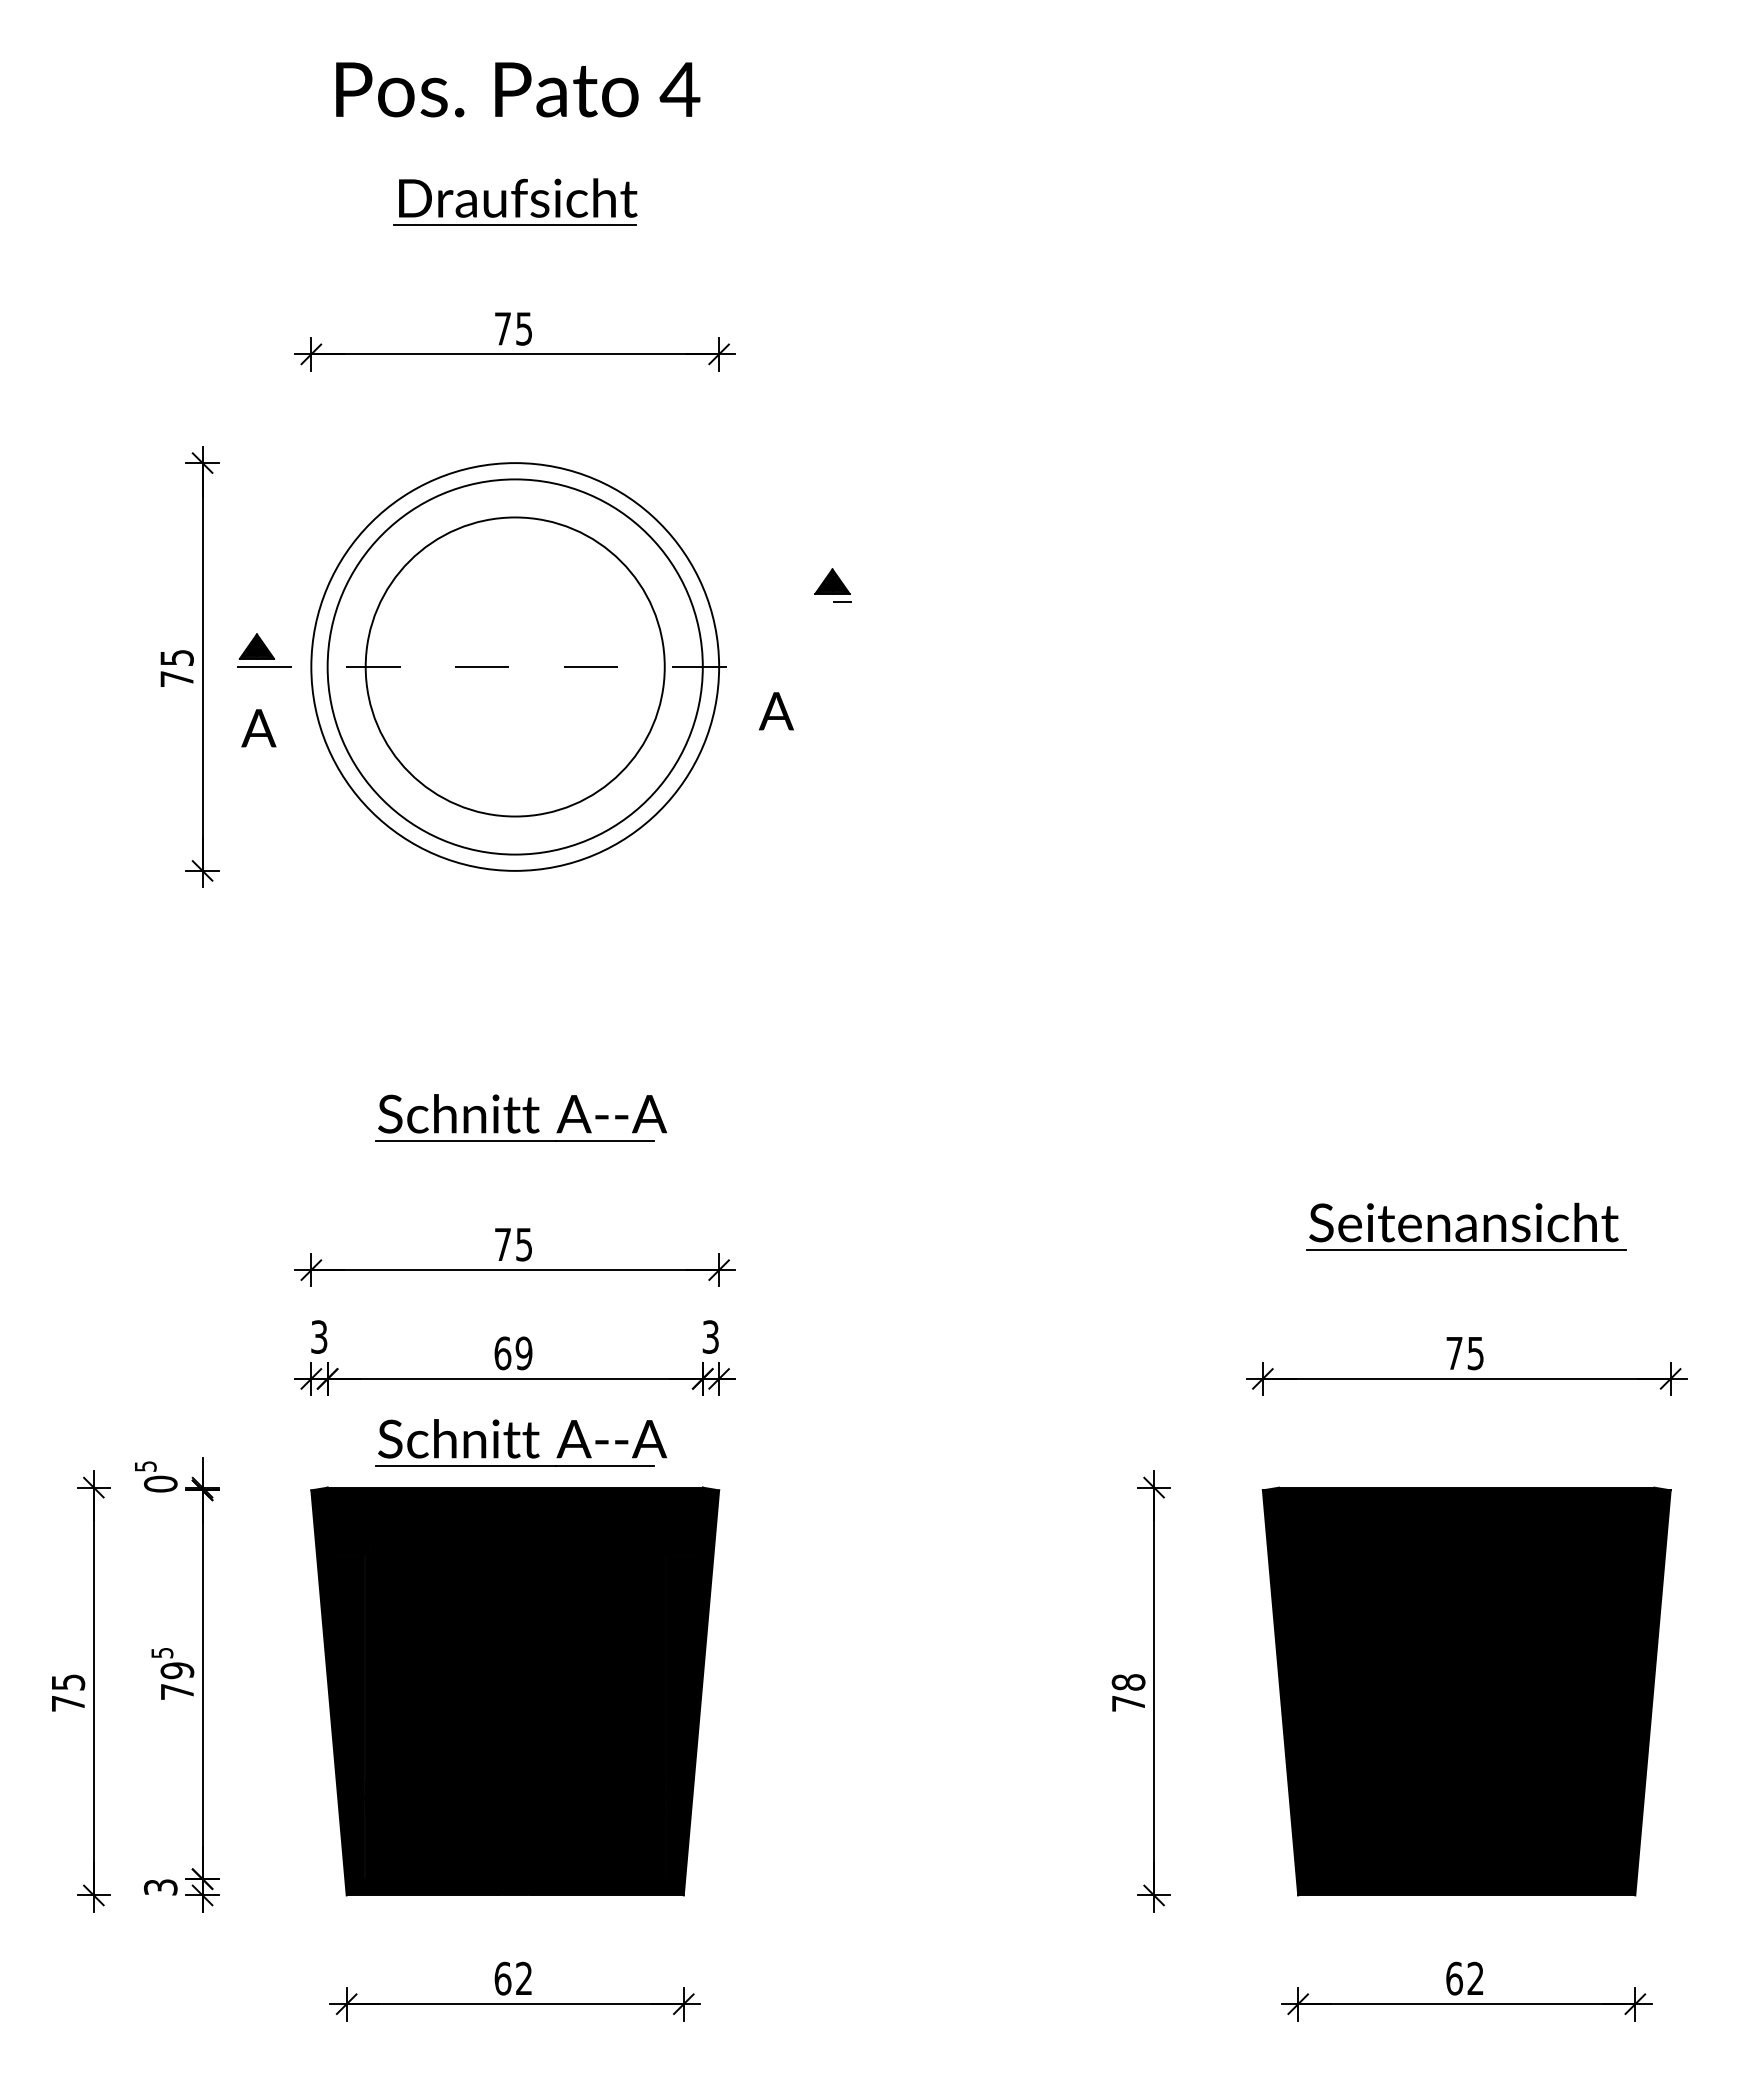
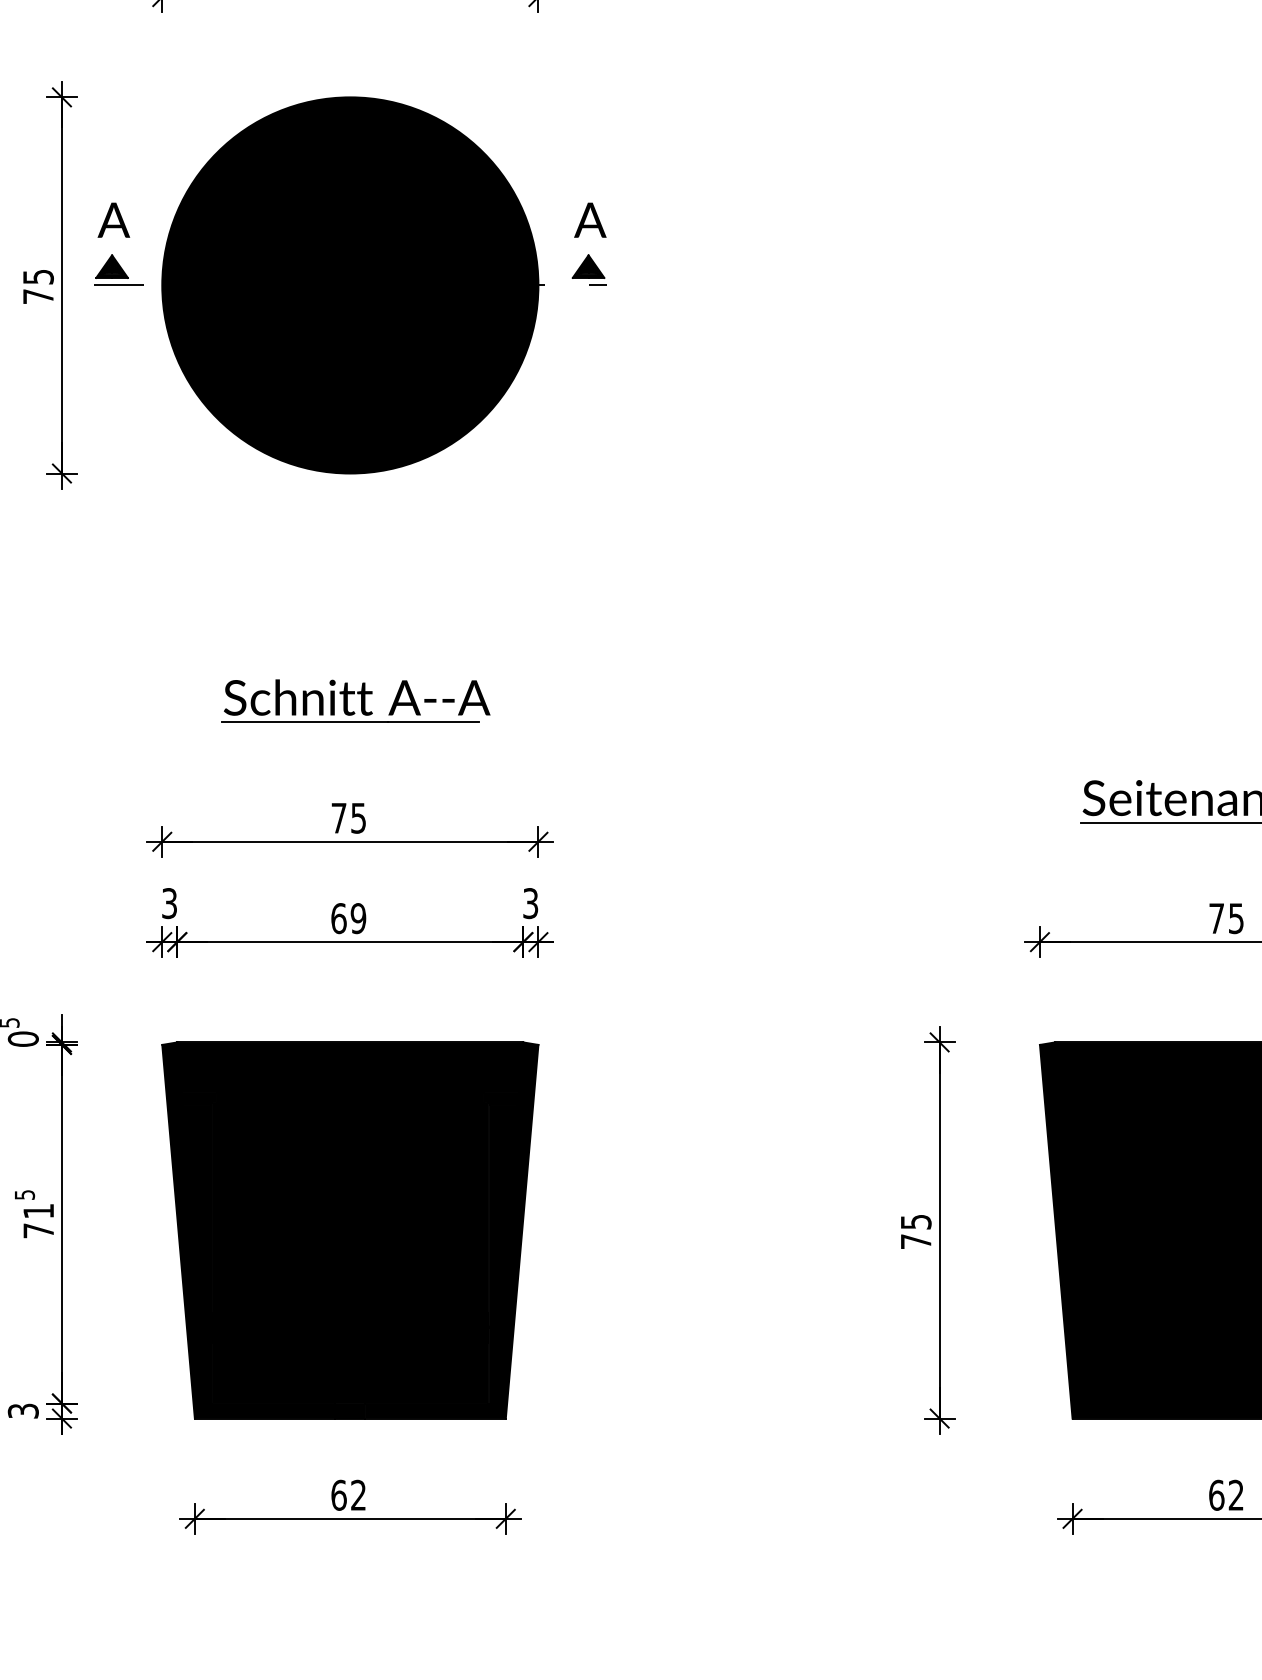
part: (832, 585) -> (588, 270), moved
fill: (515, 666) -> (350, 284), added
text: (776, 711) -> (590, 220), moved
text: (258, 728) -> (113, 220), moved
part: (521, 1442) -> (356, 1000), removed
text: (177, 1670) -> (38, 1211), 79 -> 71
text: (1128, 1682) -> (916, 1222), 78 -> 75

